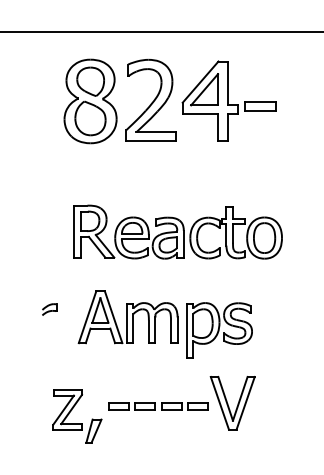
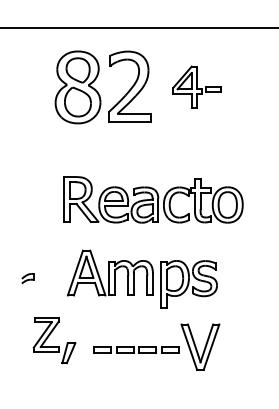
part: (228, 100) -> (196, 86), size x0.6
part: (49, 309) -> (28, 278), moved
part: (77, 423) -> (54, 346), moved

